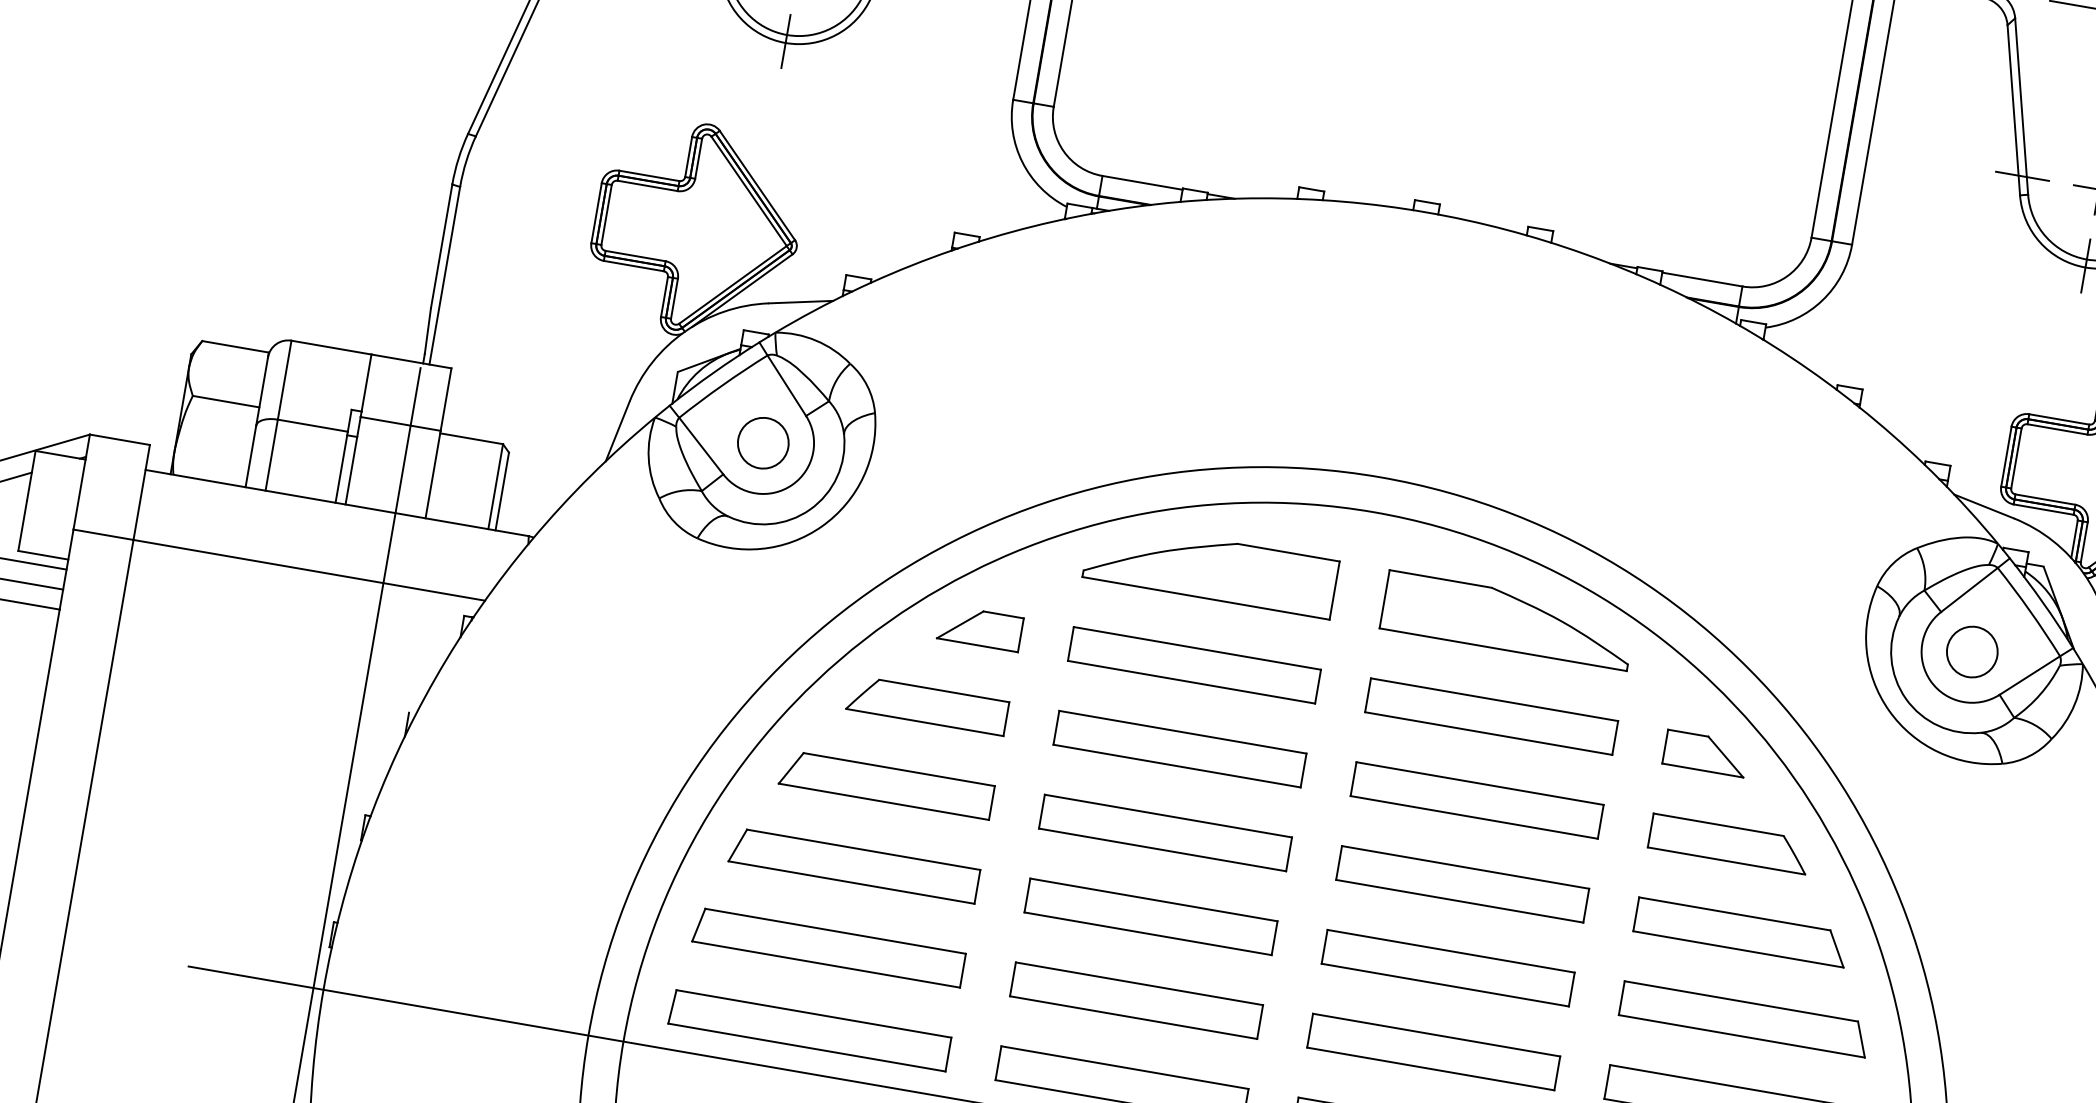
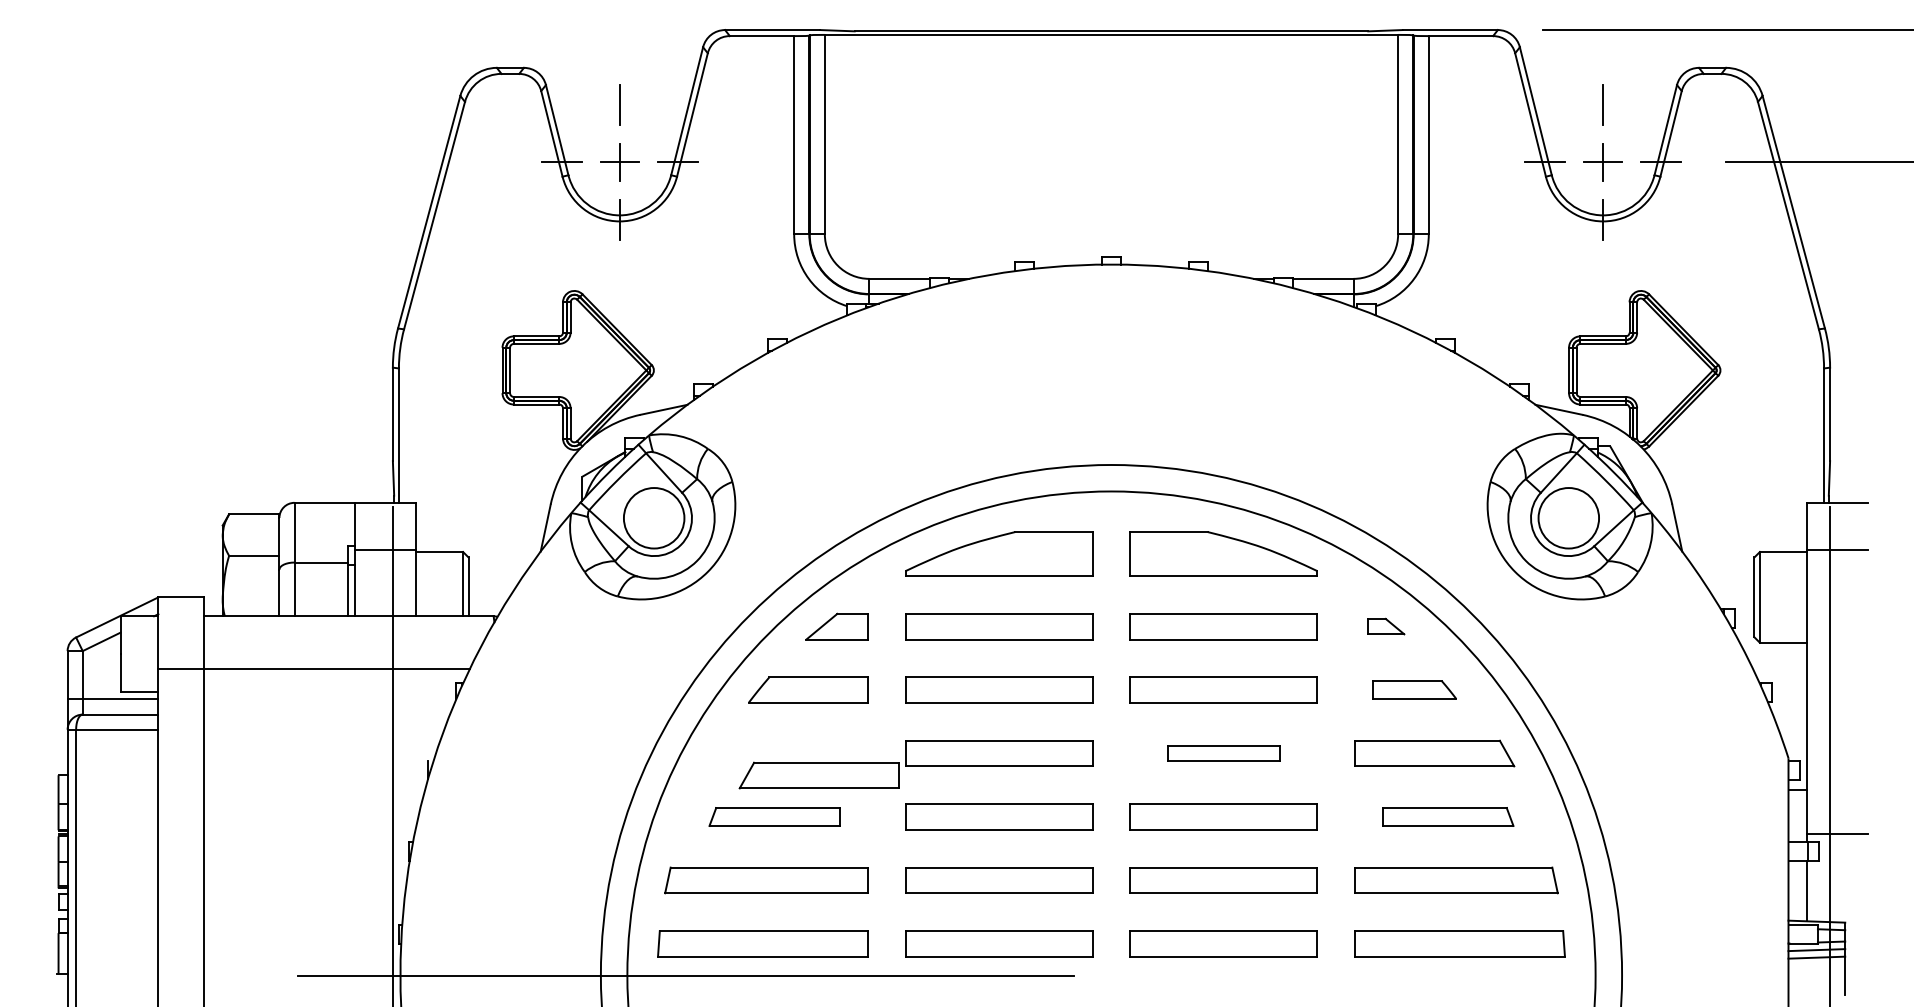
circle: (763, 443) -> (654, 518), size x1.6
circle: (1971, 652) -> (1568, 518), size x1.6
part: (1705, 753) -> (1385, 626), size x0.6
part: (885, 784) -> (818, 775), moved
part: (1729, 843) -> (1414, 689), size x0.7
part: (854, 864) -> (774, 816), size x0.7
part: (1462, 884) -> (1223, 753), size x0.6
part: (1745, 1018) -> (1448, 816), size x0.7

